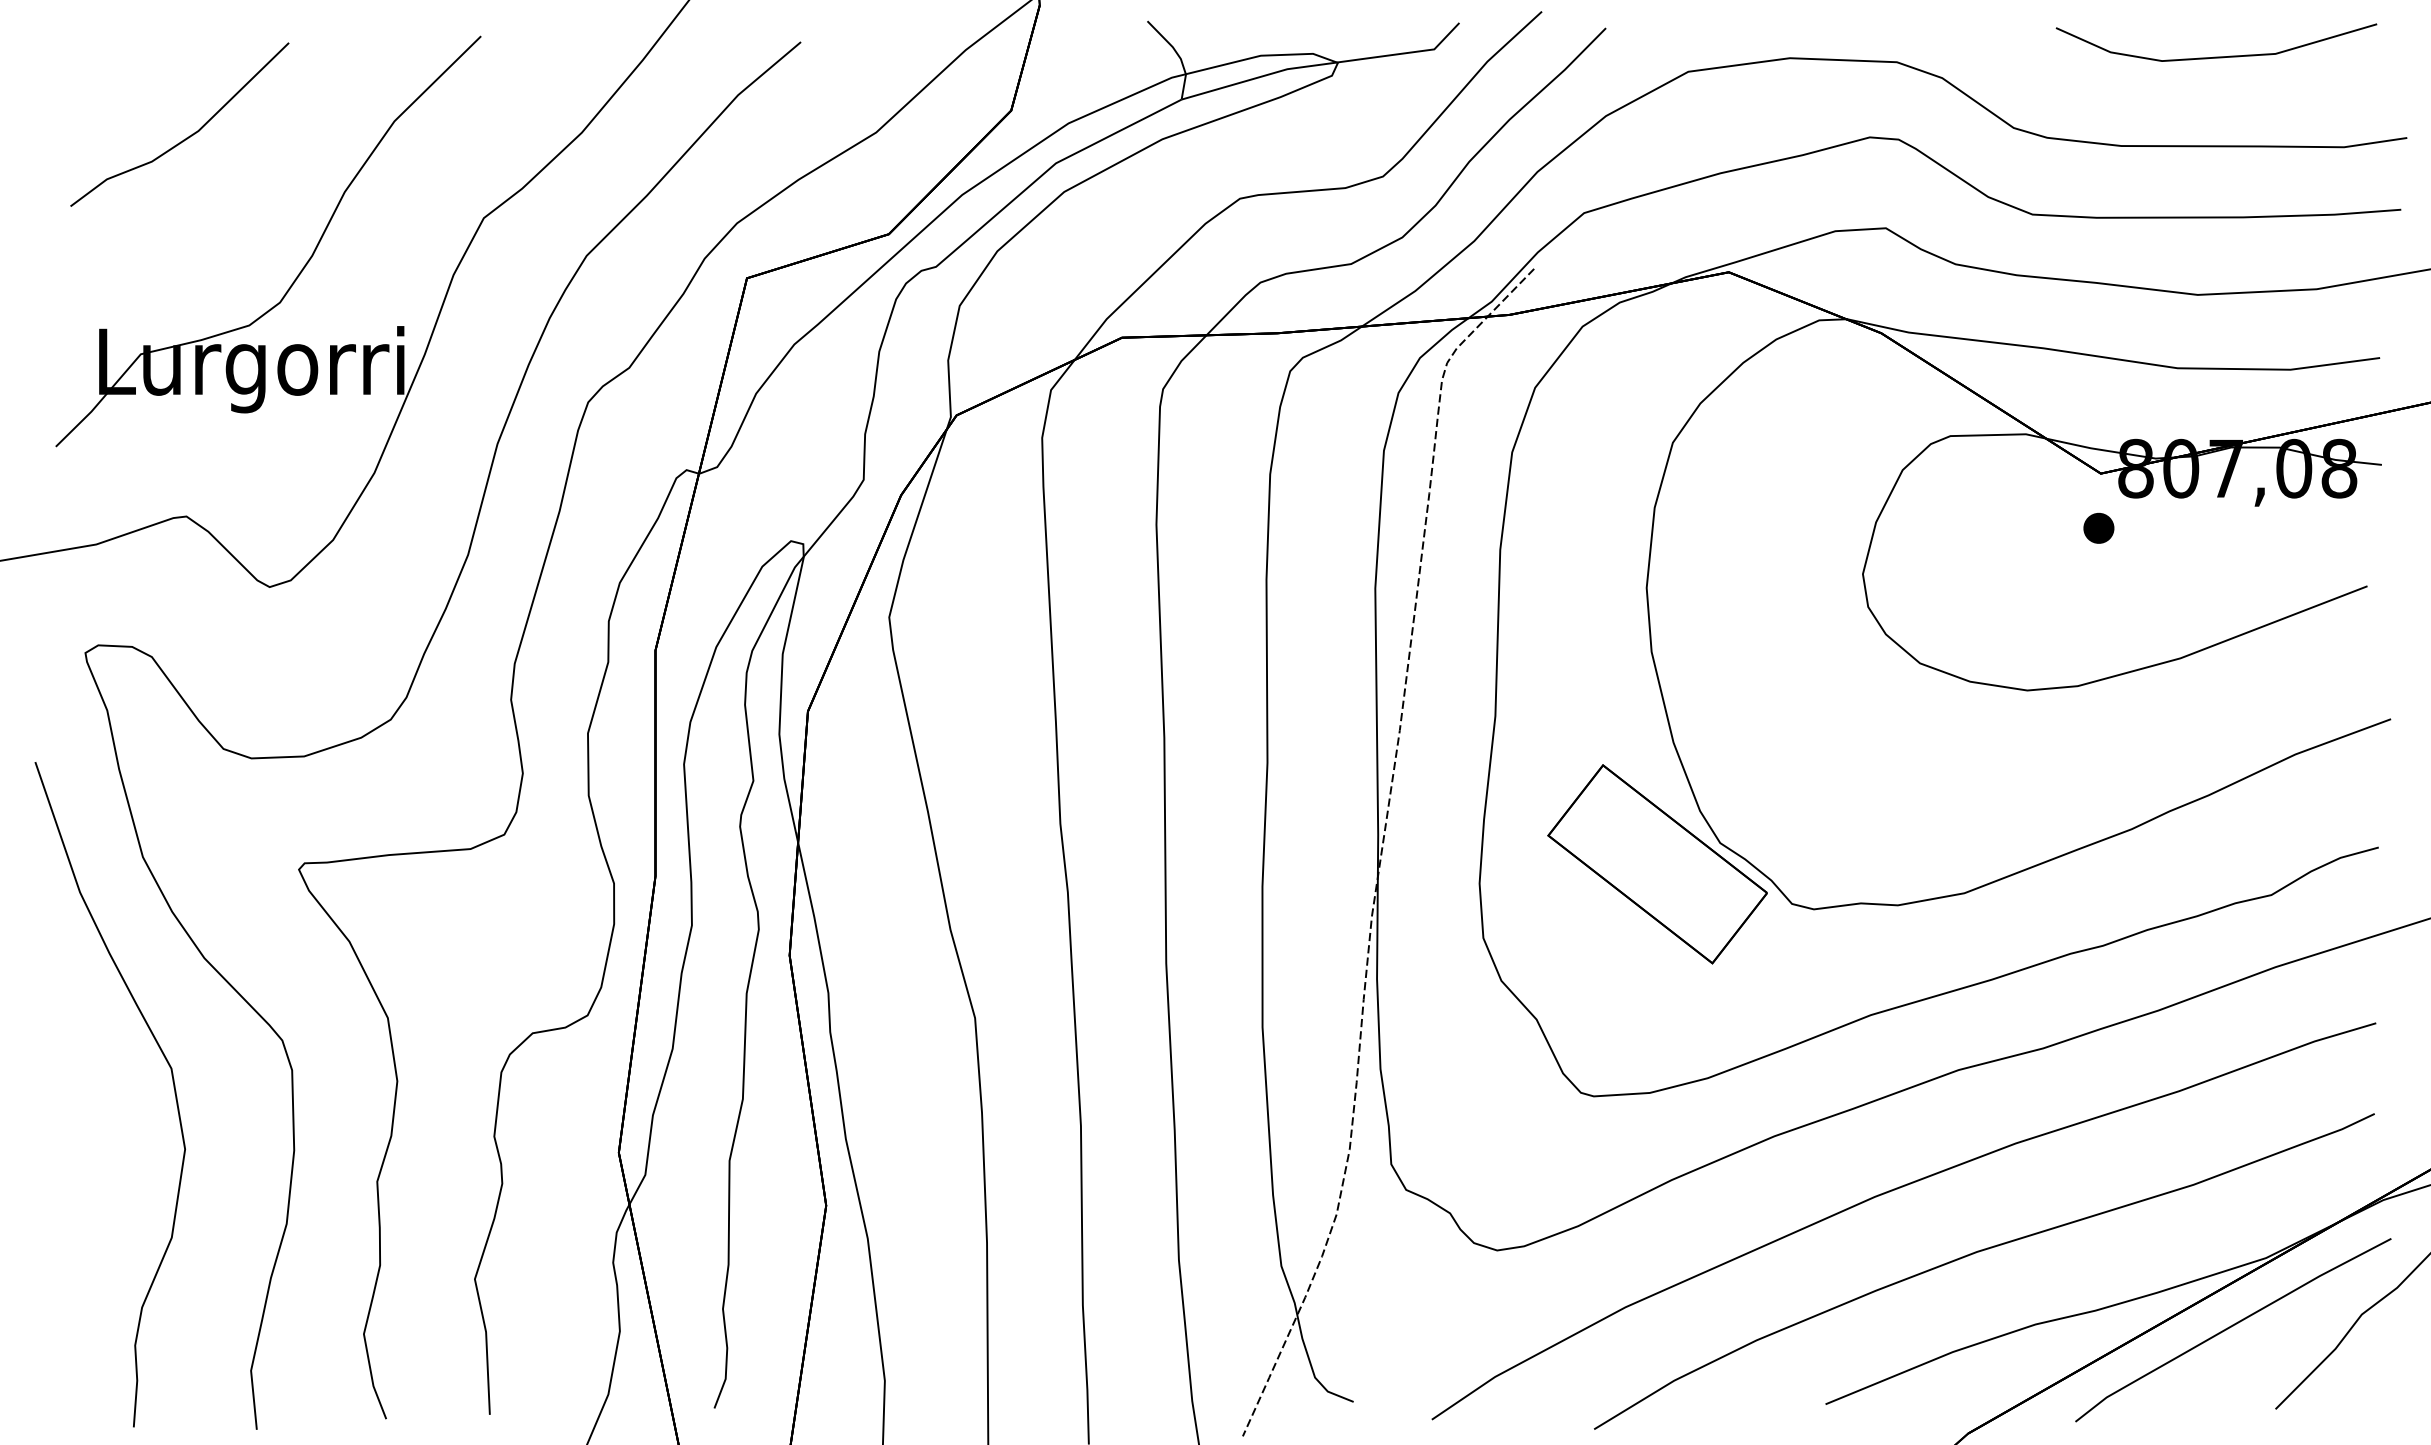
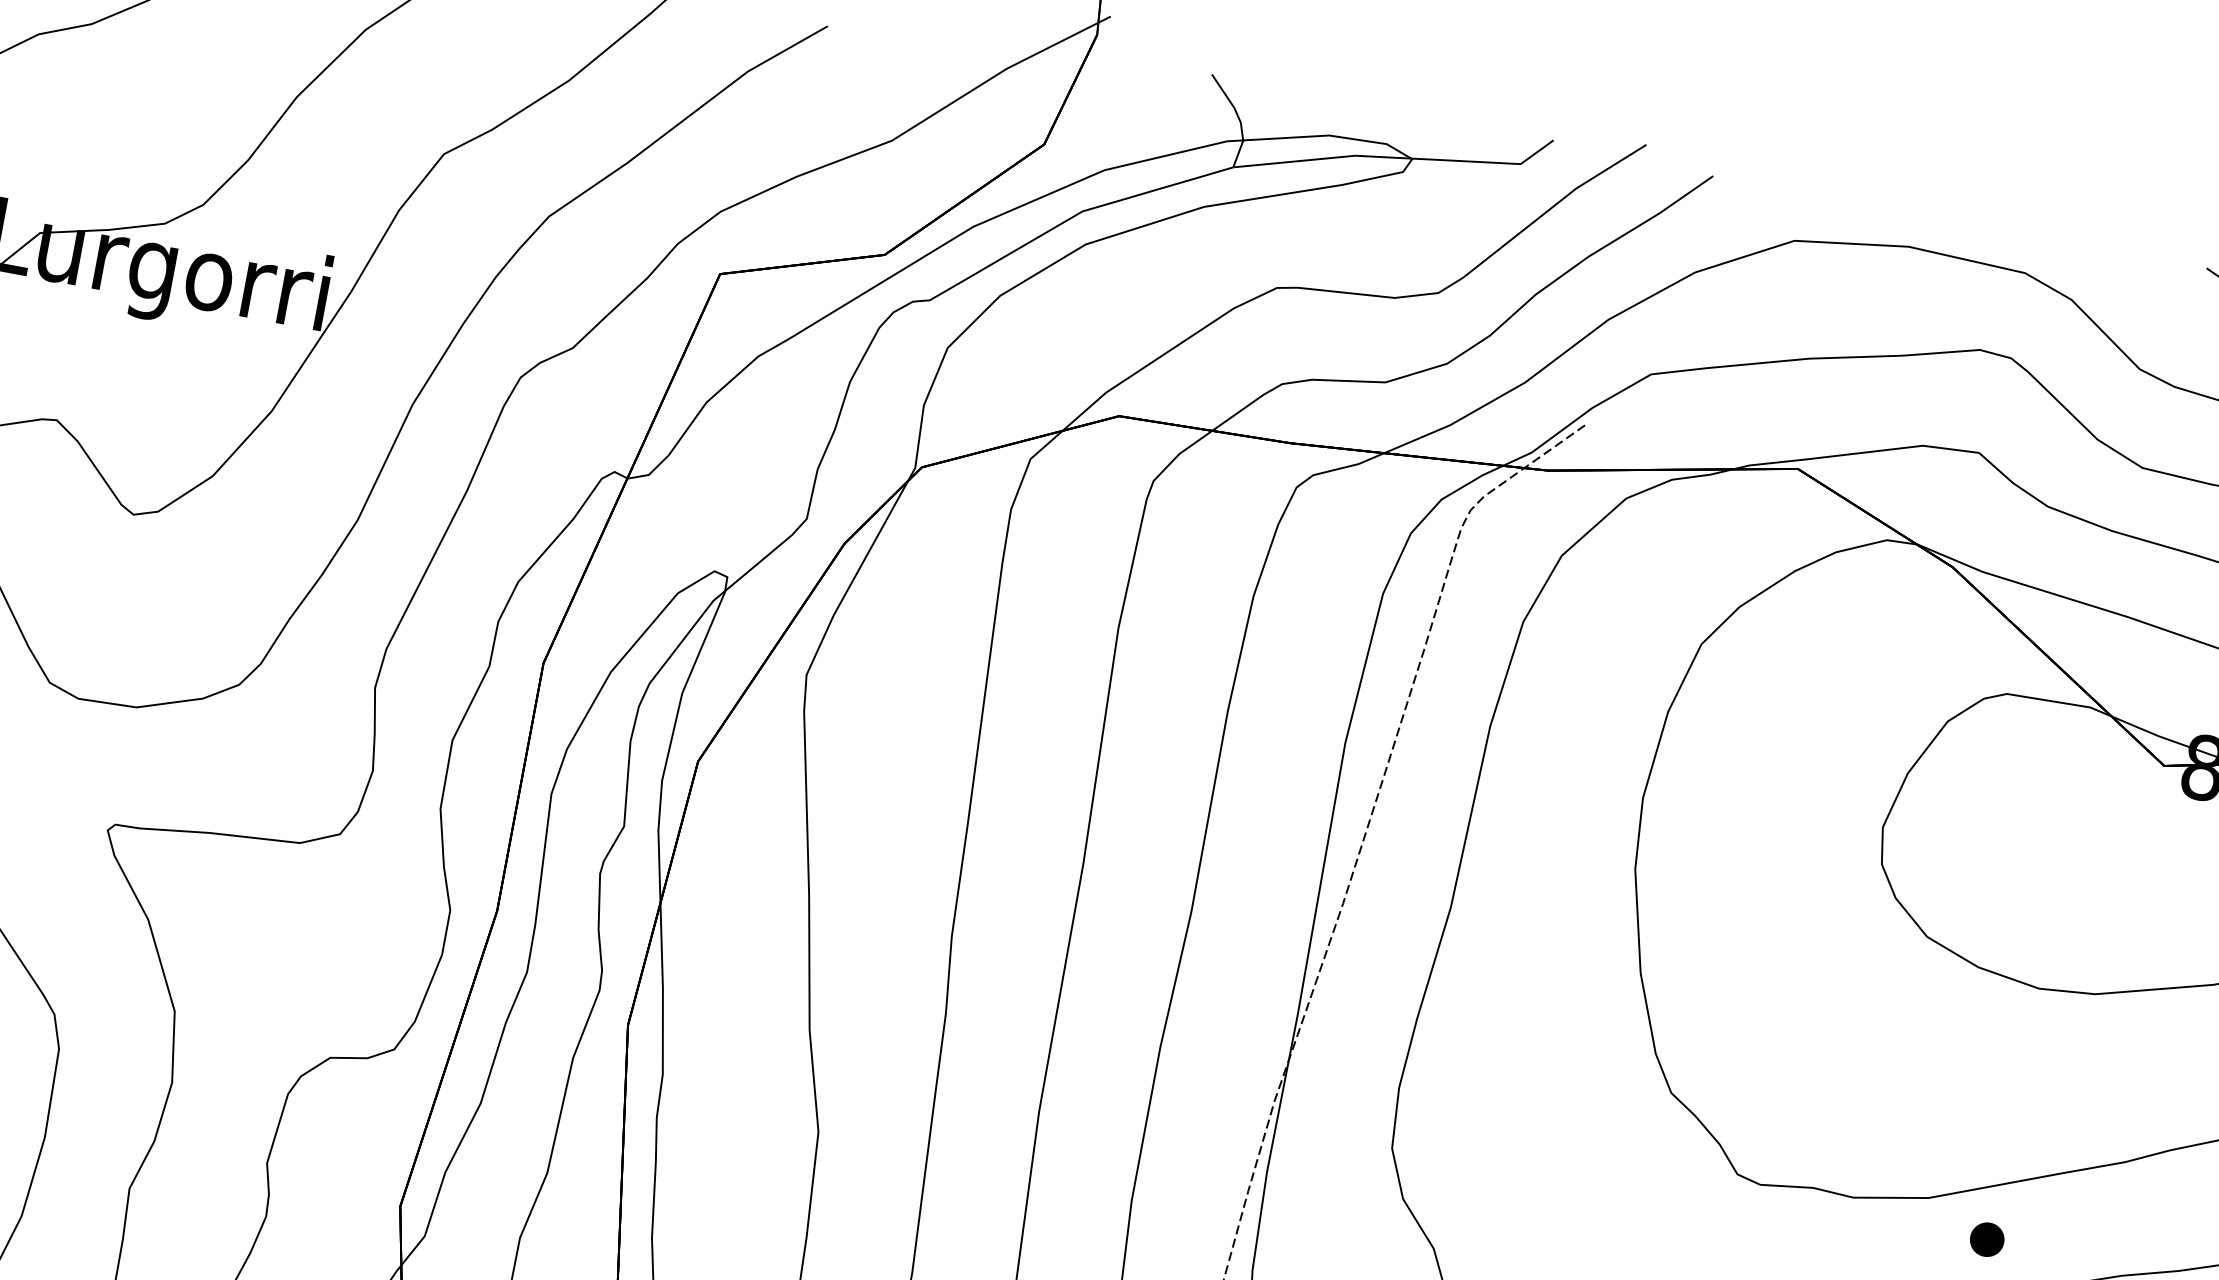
part: (2098, 527) -> (1986, 1238), moved
part: (1657, 864) -> (1598, 1103), removed

